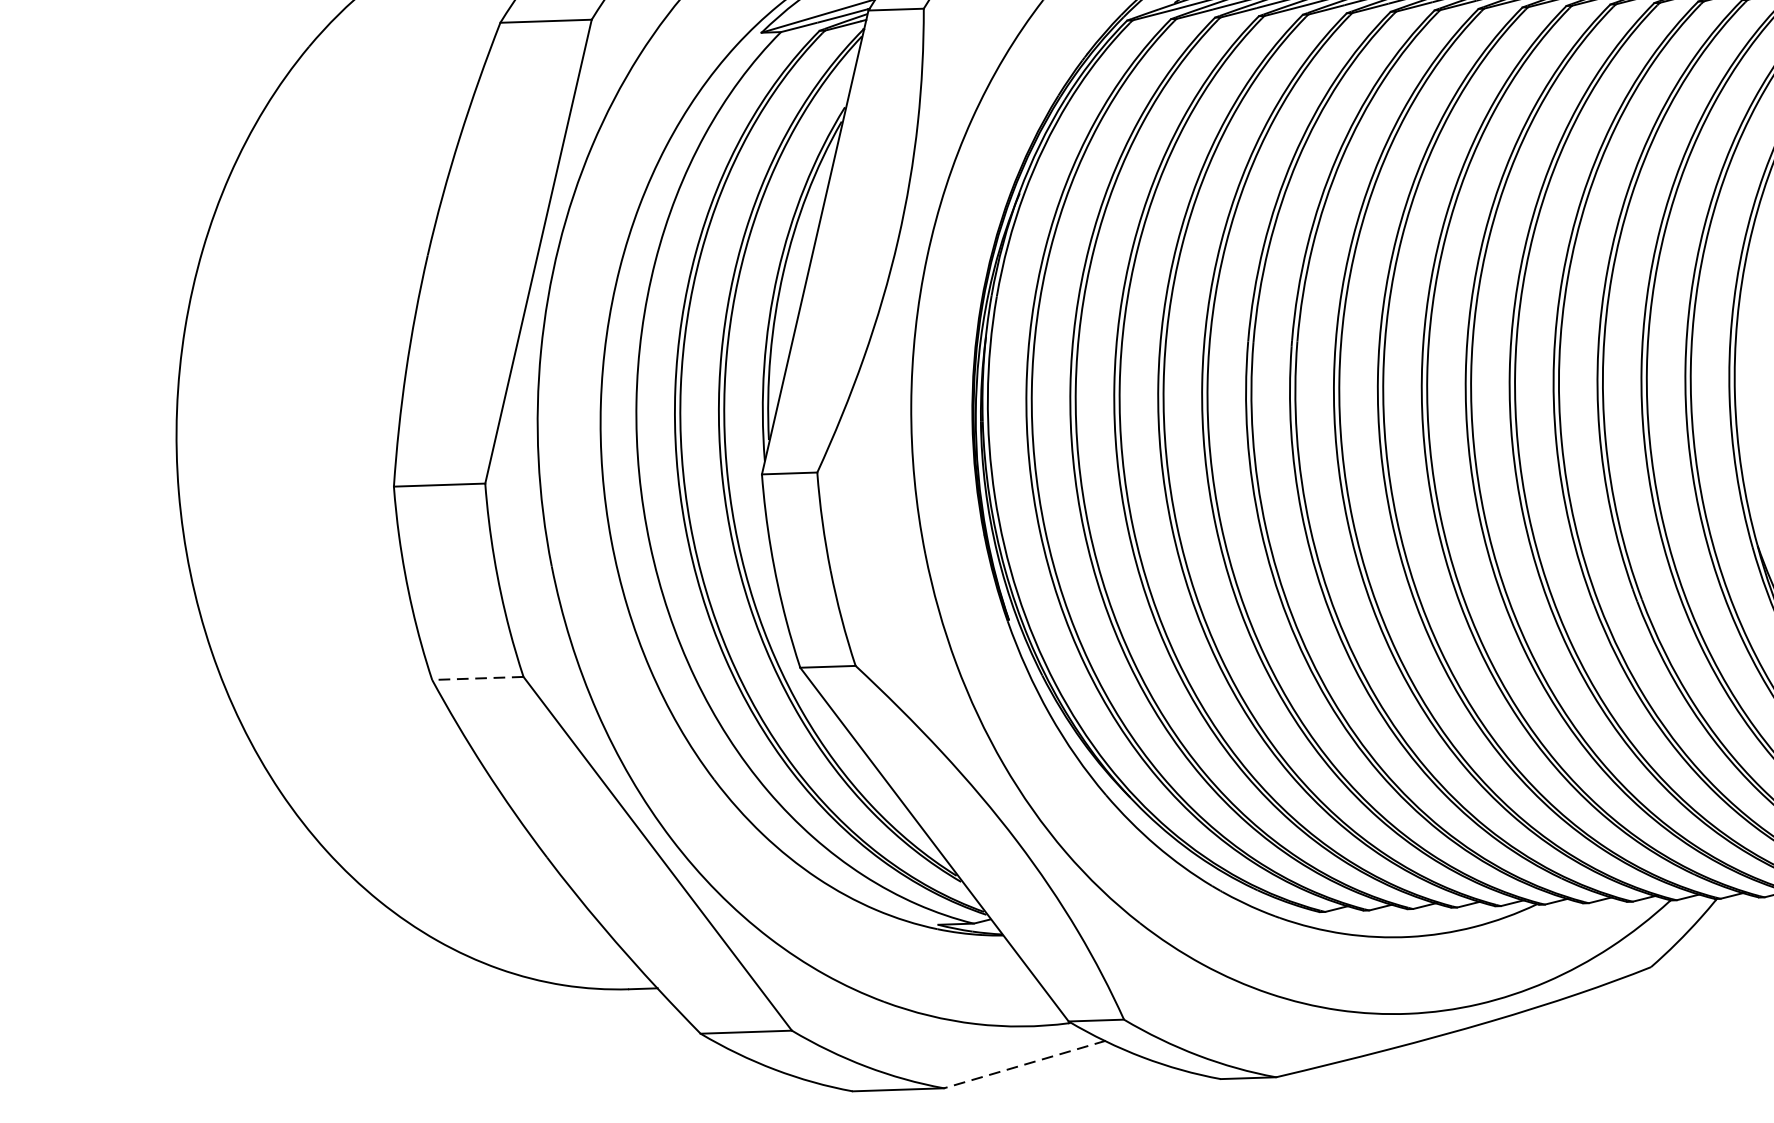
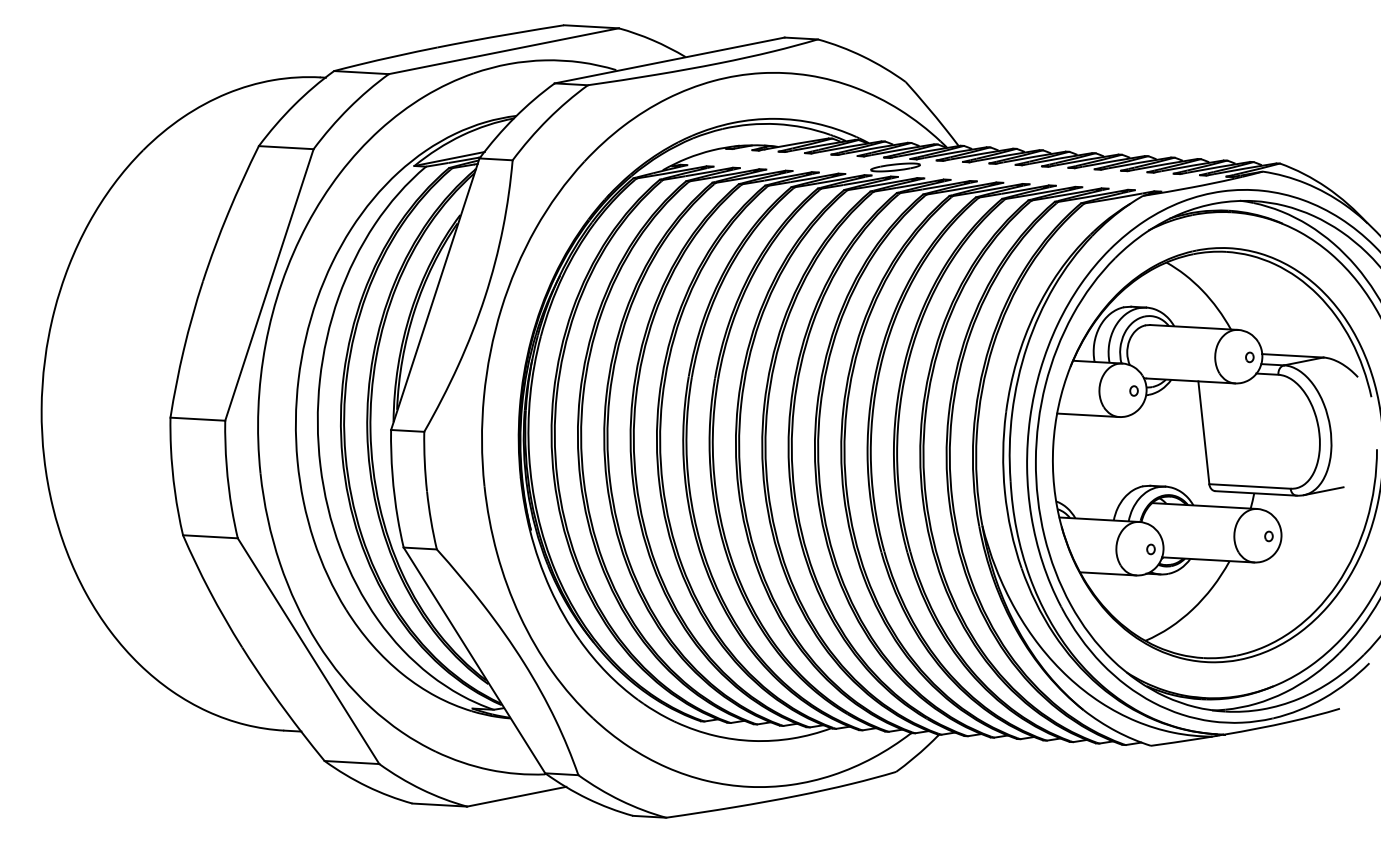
line: (476, 678) -> (209, 536), dashed -> solid
line: (1024, 1064) -> (516, 796), dashed -> solid

